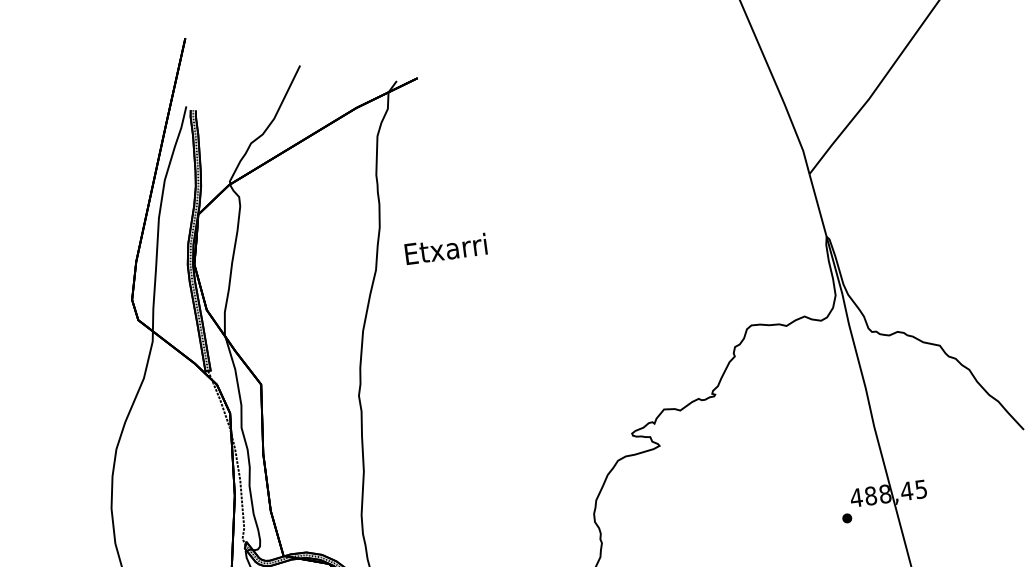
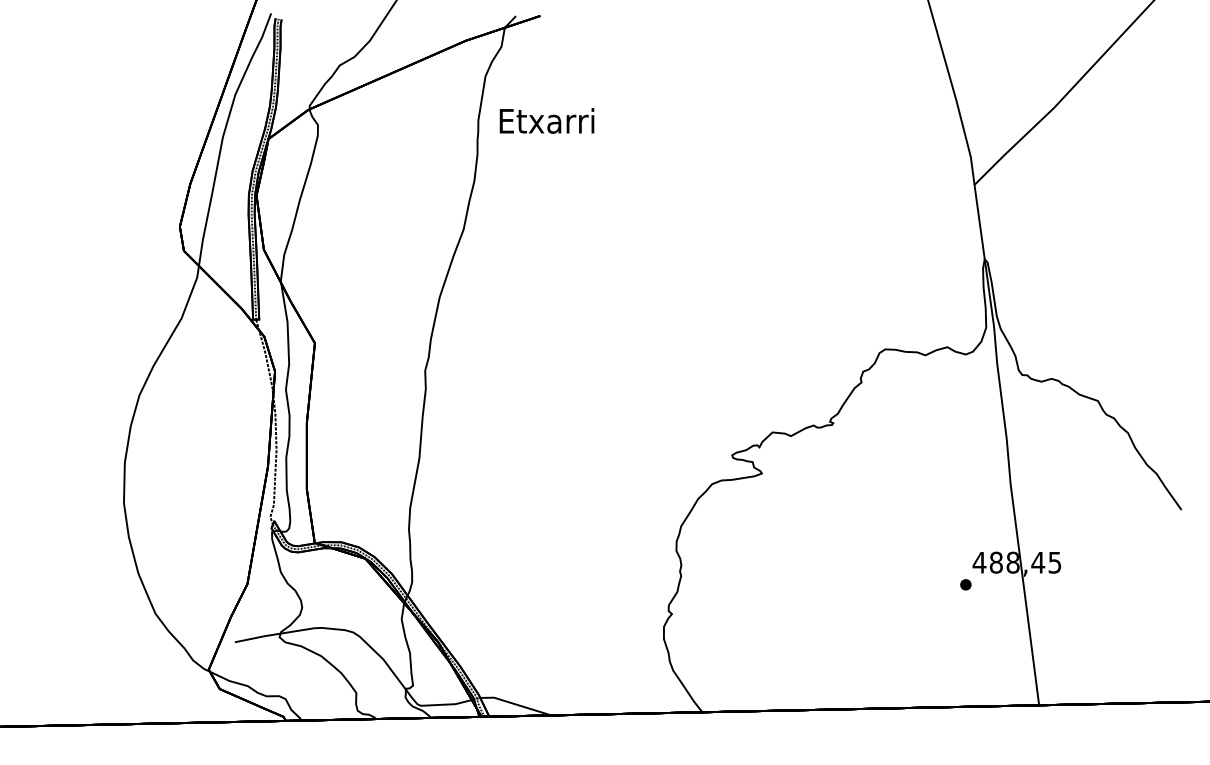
text: (445, 248) -> (546, 120), moved

